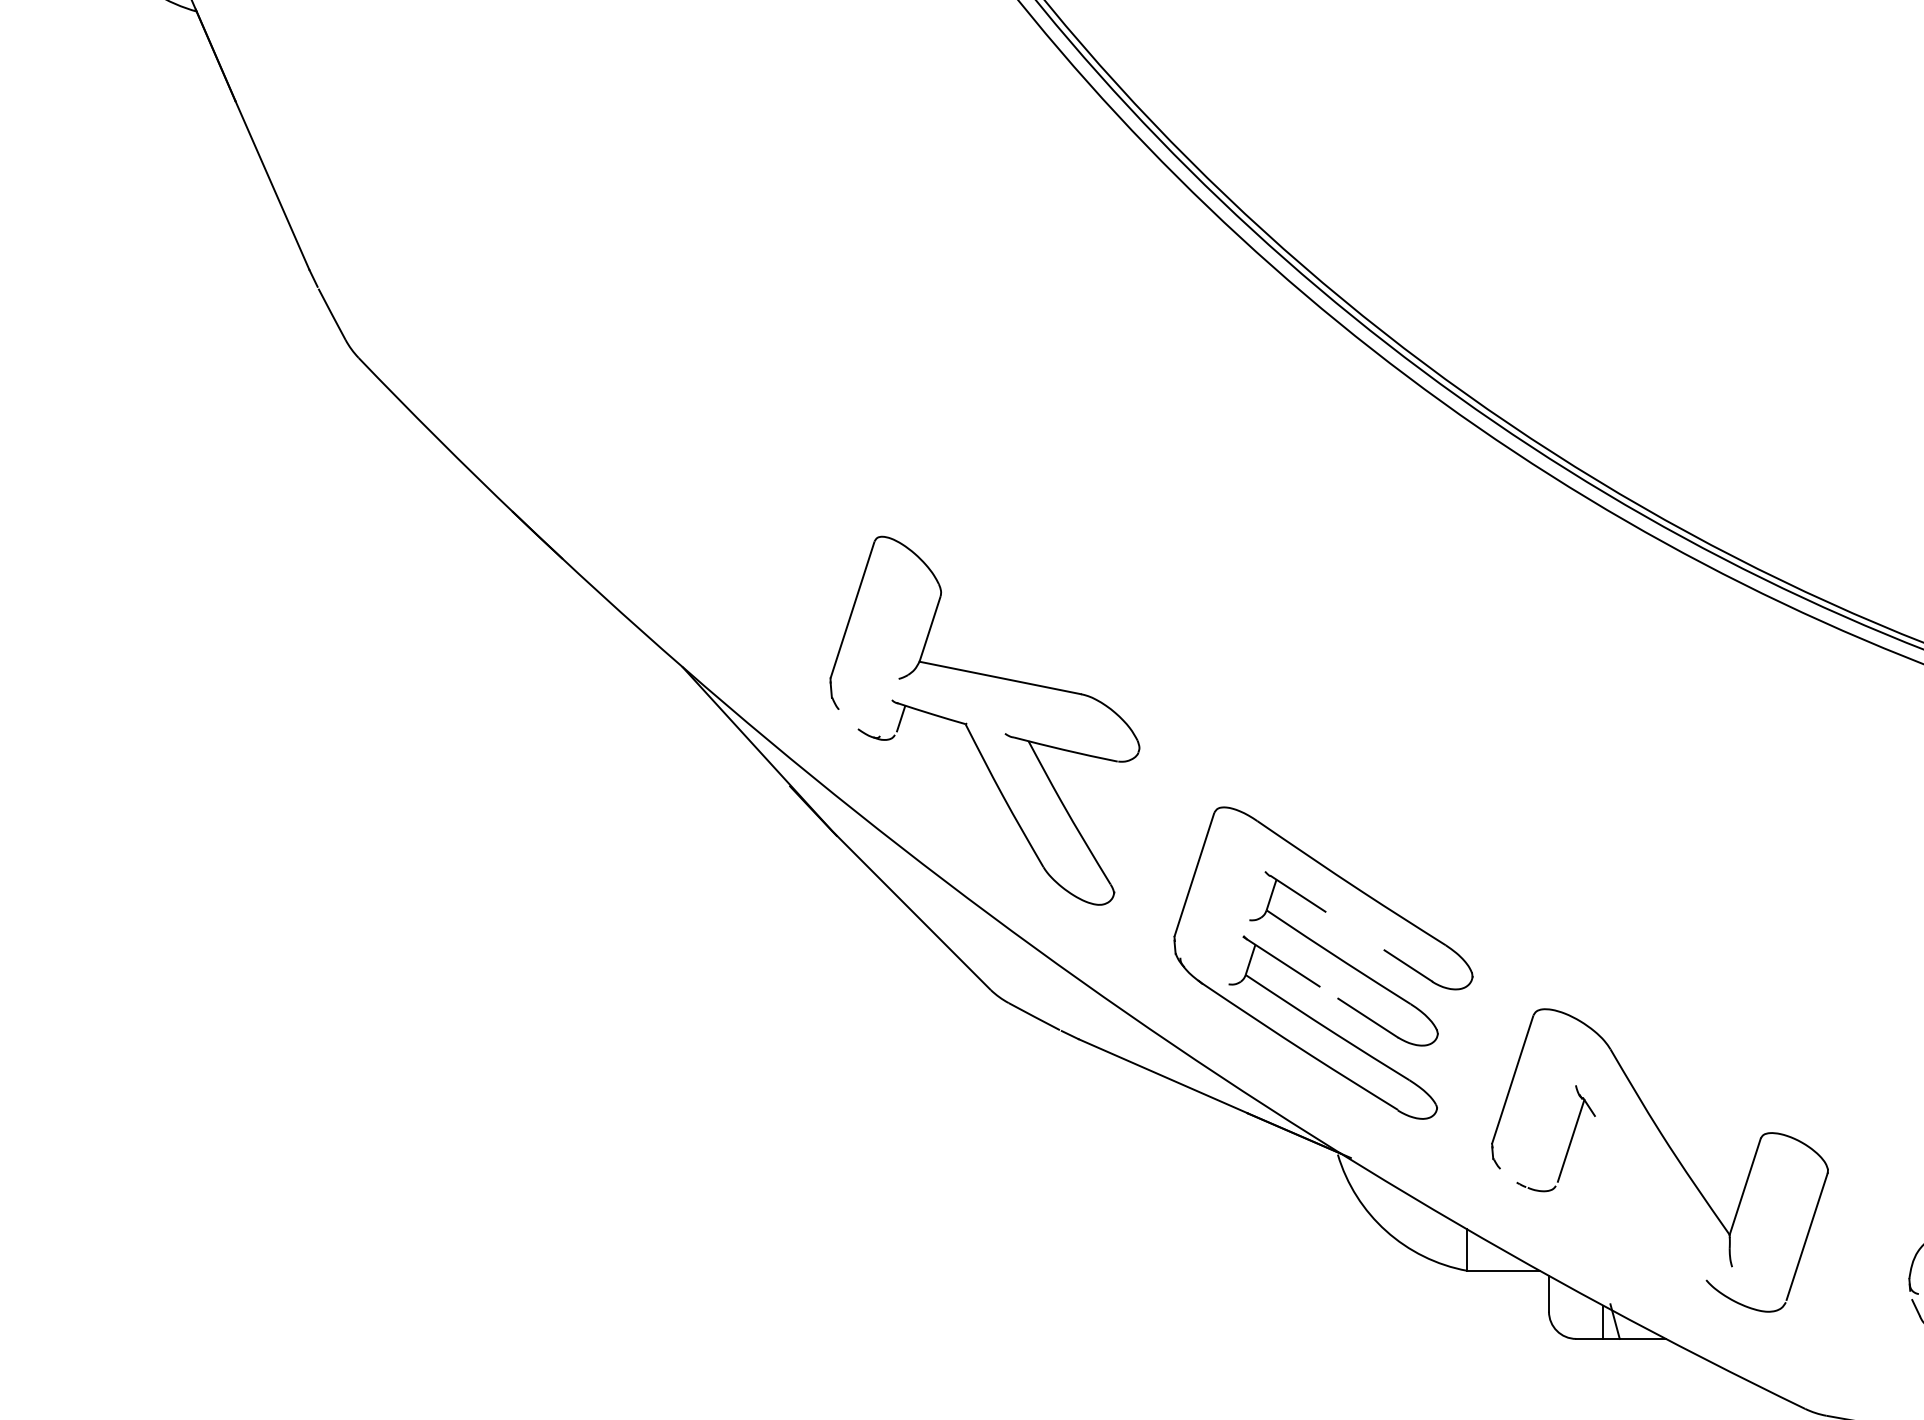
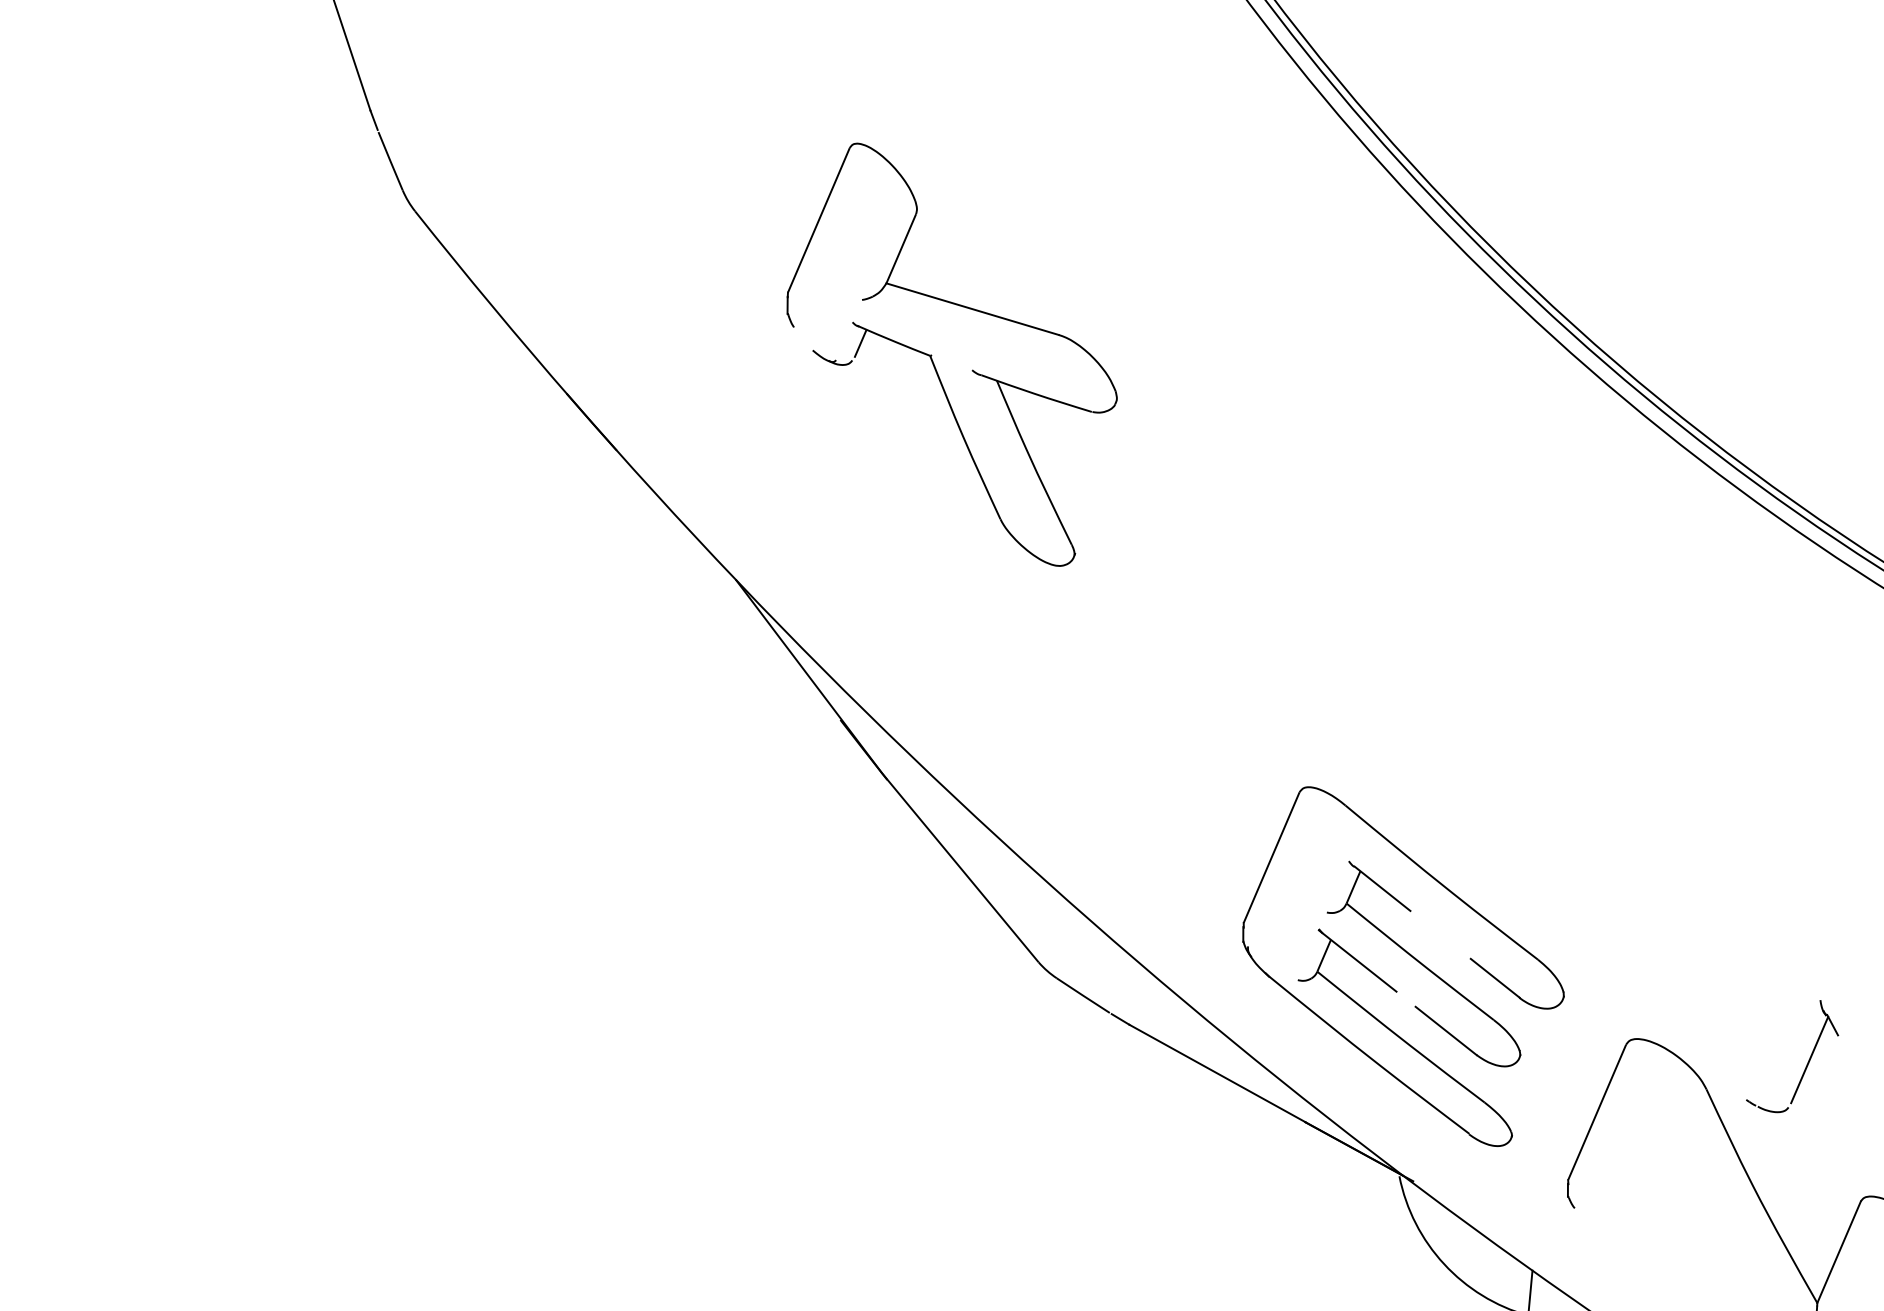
part: (967, 723) -> (932, 355), moved
part: (1569, 1142) -> (1807, 1061), moved

